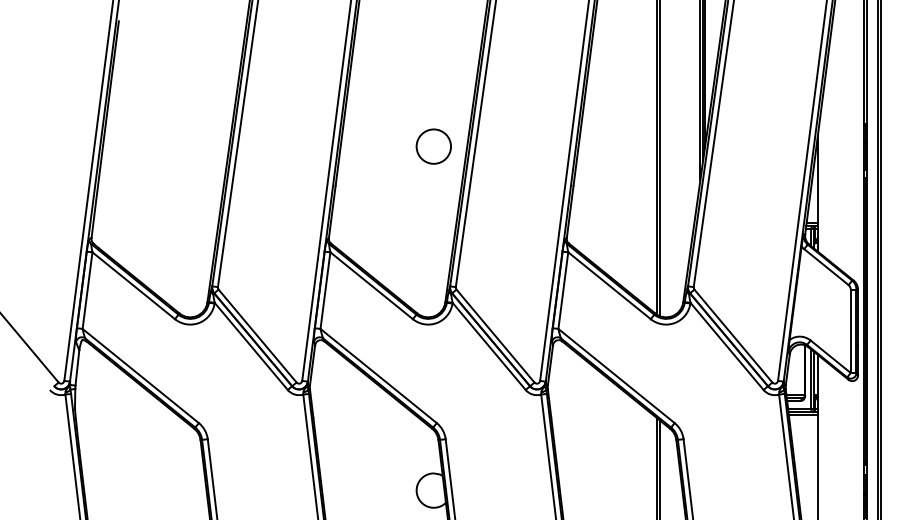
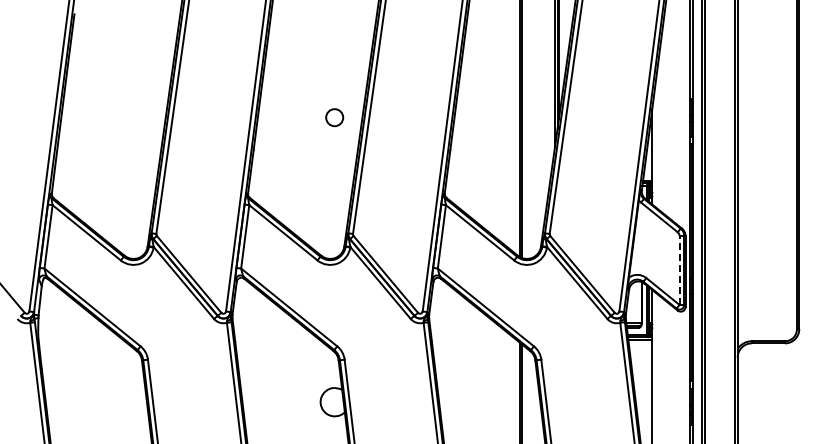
circle: (433, 146) -> (334, 117), size x0.6
line: (850, 330) -> (679, 269), solid -> dashed

